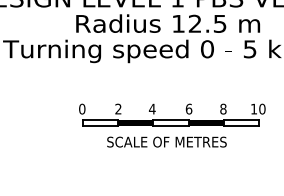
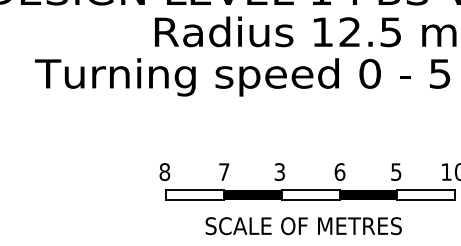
text: (118, 108) -> (224, 170), 2 -> 7
text: (151, 108) -> (278, 170), 4 -> 3
text: (223, 108) -> (396, 170), 8 -> 5
text: (82, 109) -> (165, 172), 0 -> 8

